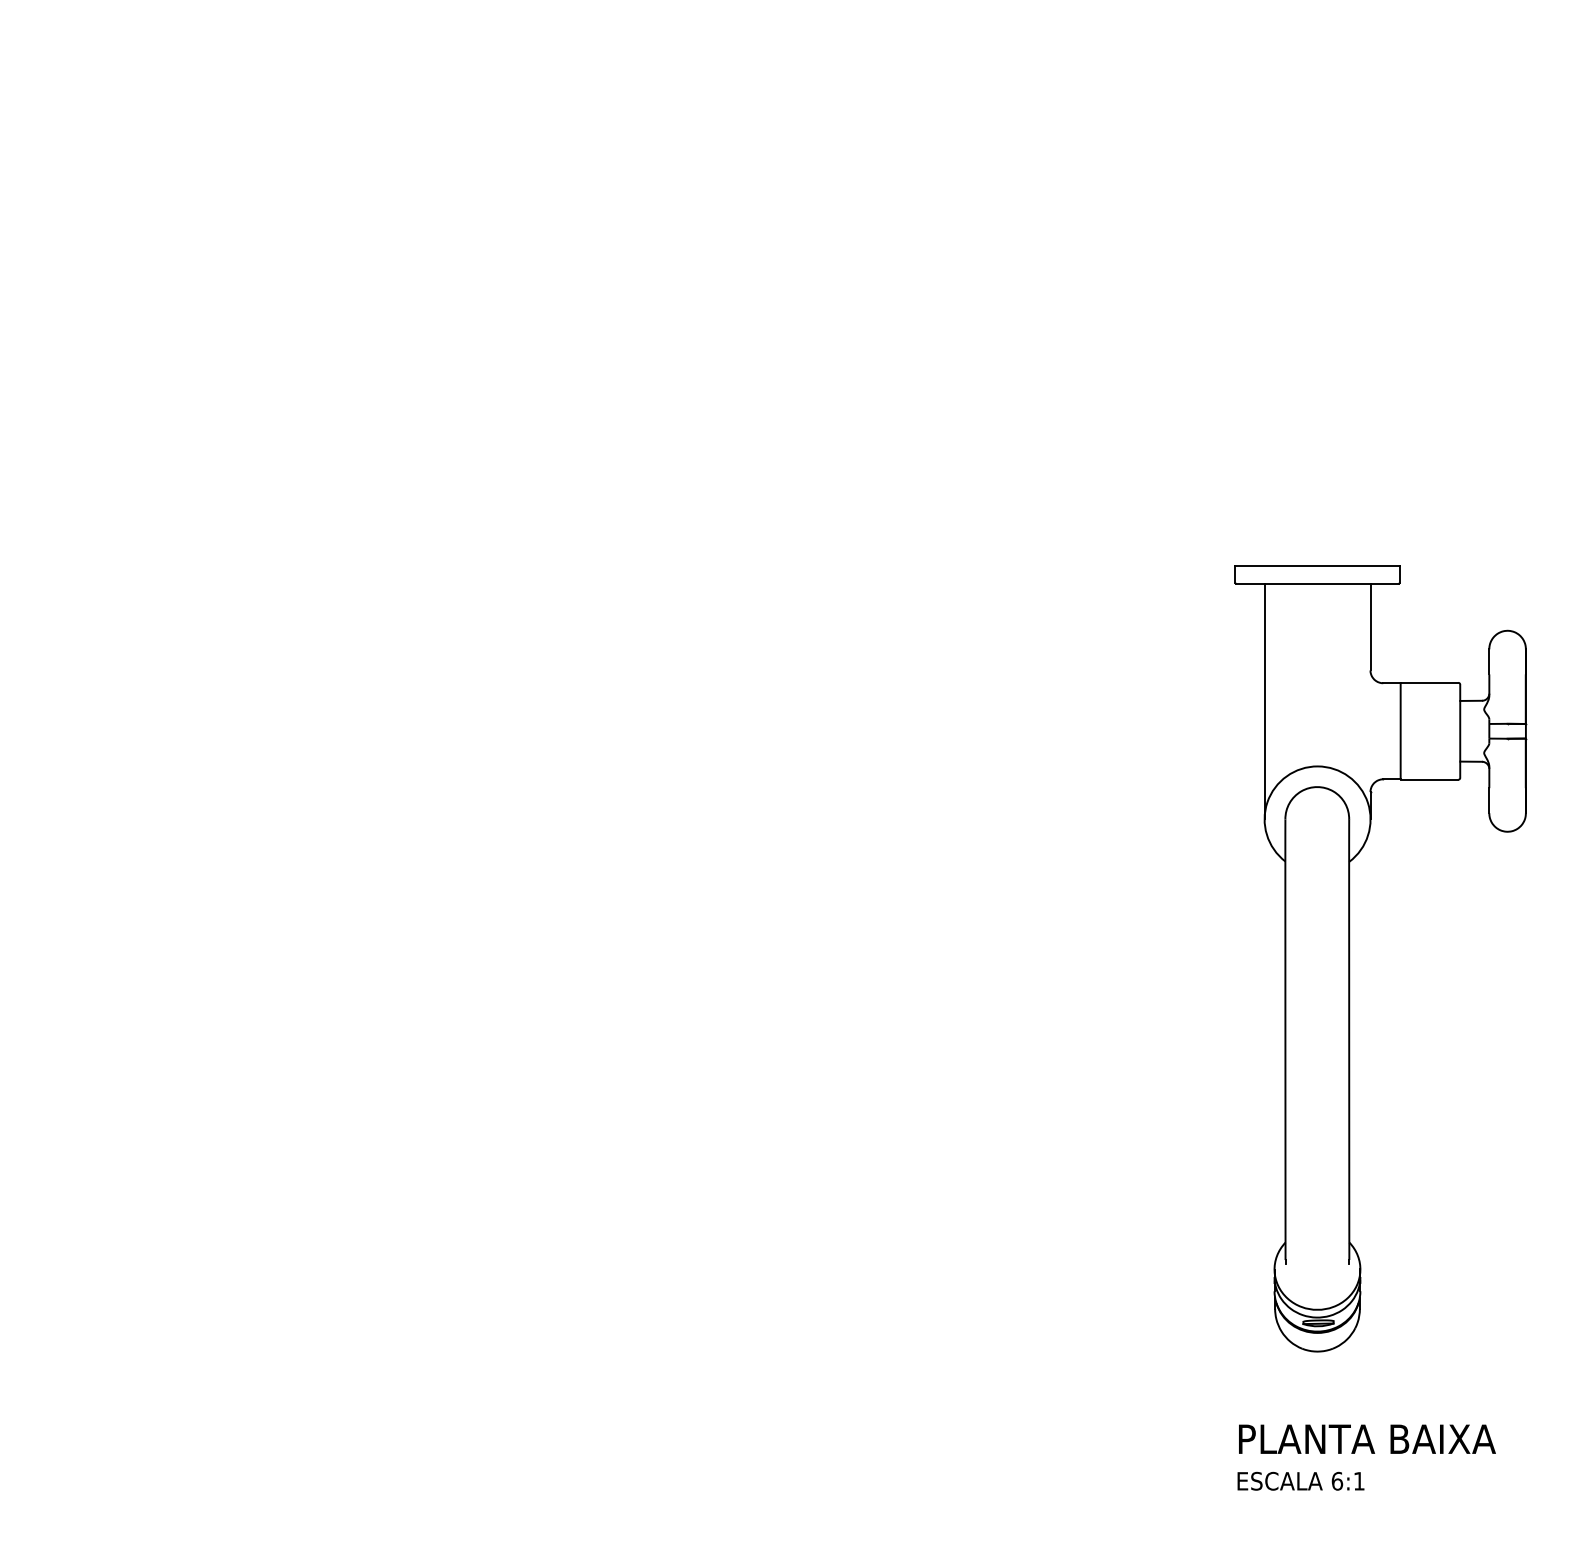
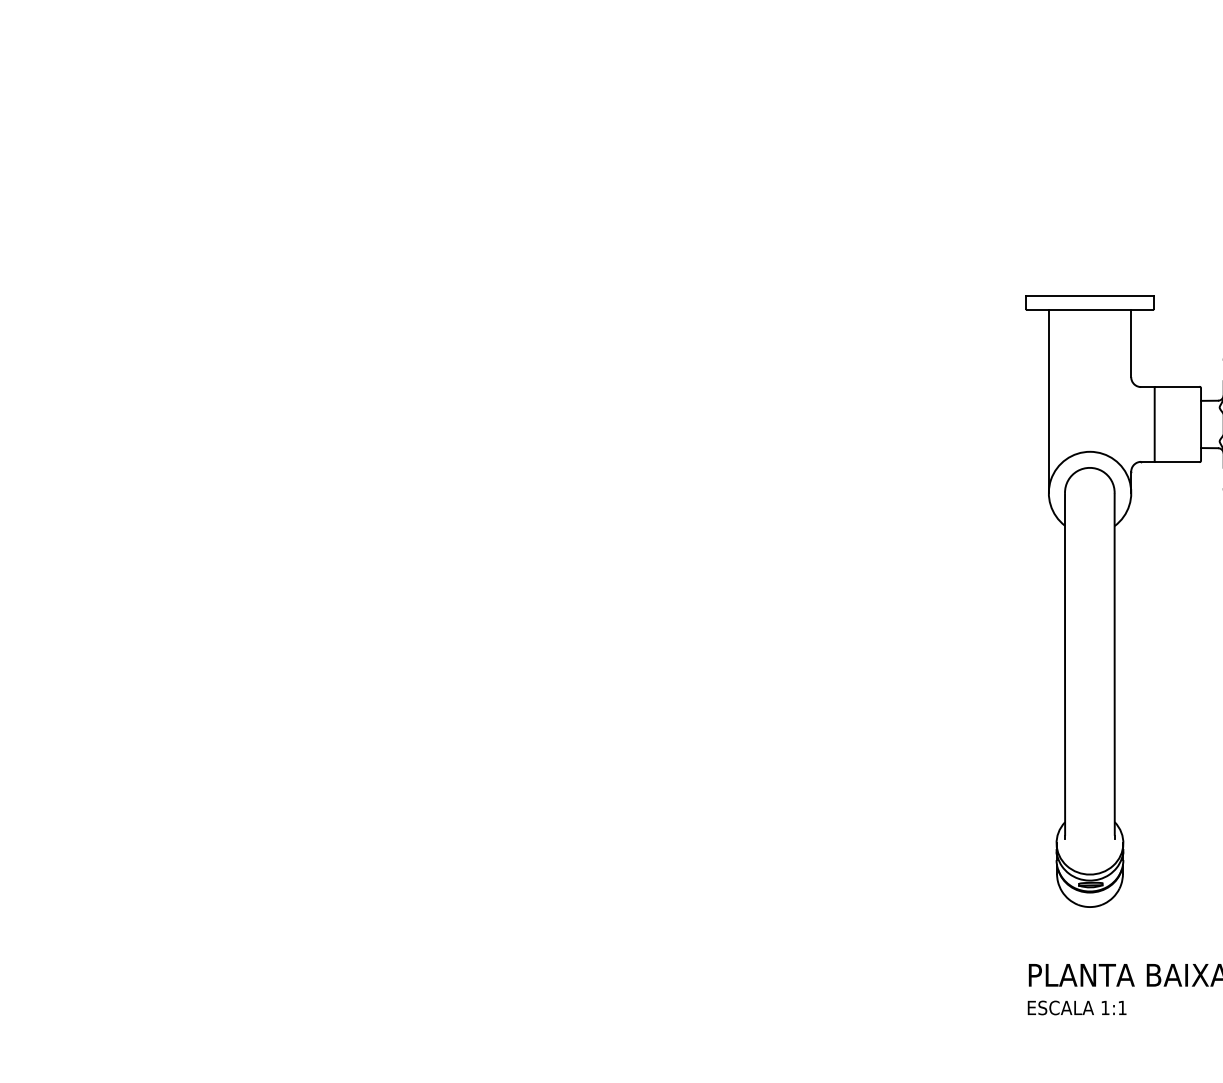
text: (1337, 1480) -> (1105, 1007), 6:1 -> 1:1

